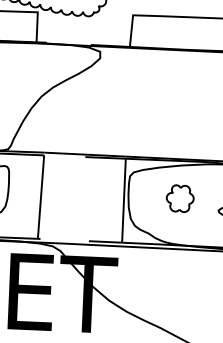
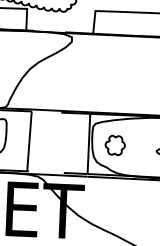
part: (179, 198) -> (114, 145), moved

